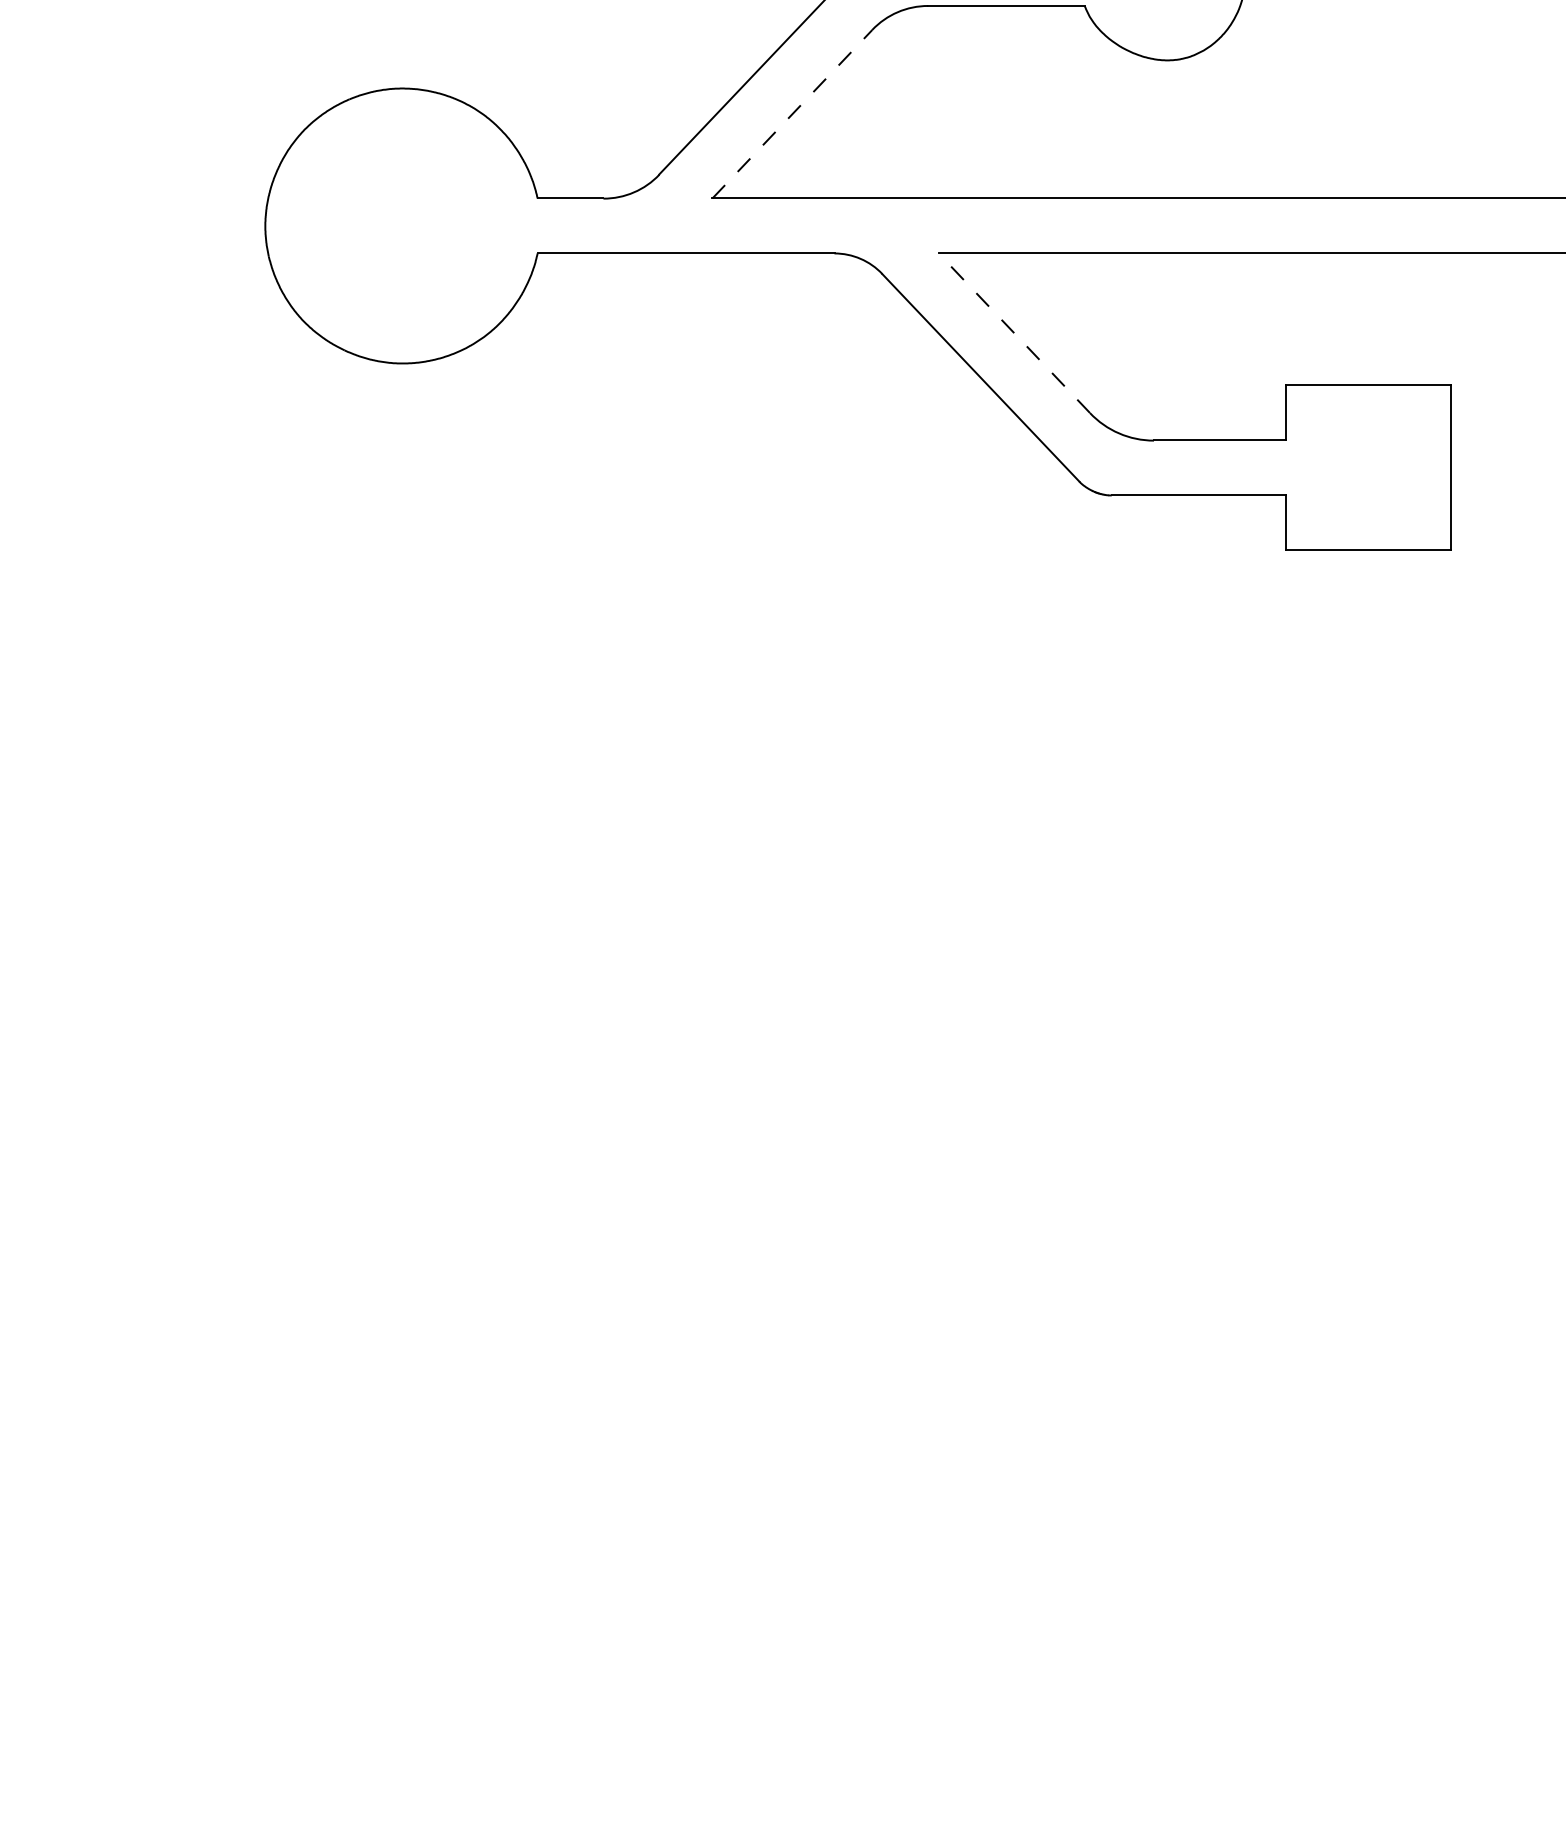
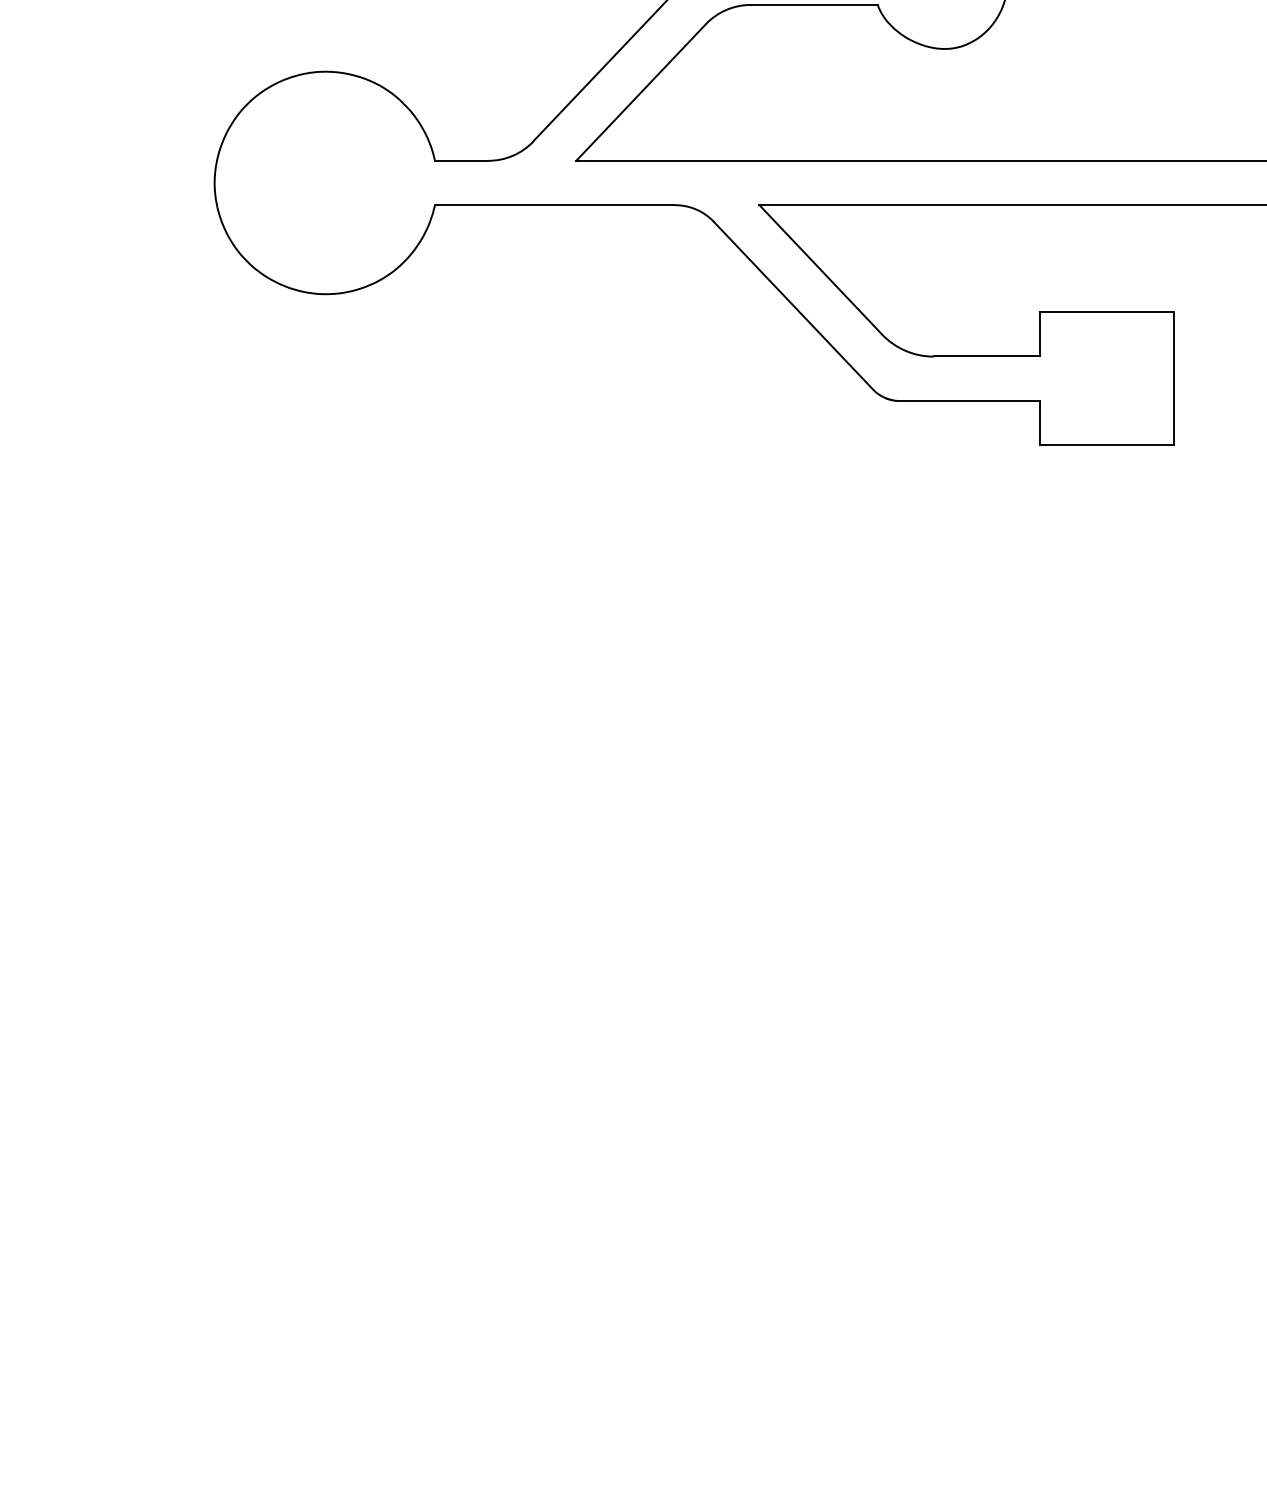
line: (792, 114) -> (641, 92), dashed -> solid
line: (1014, 332) -> (820, 269), dashed -> solid

